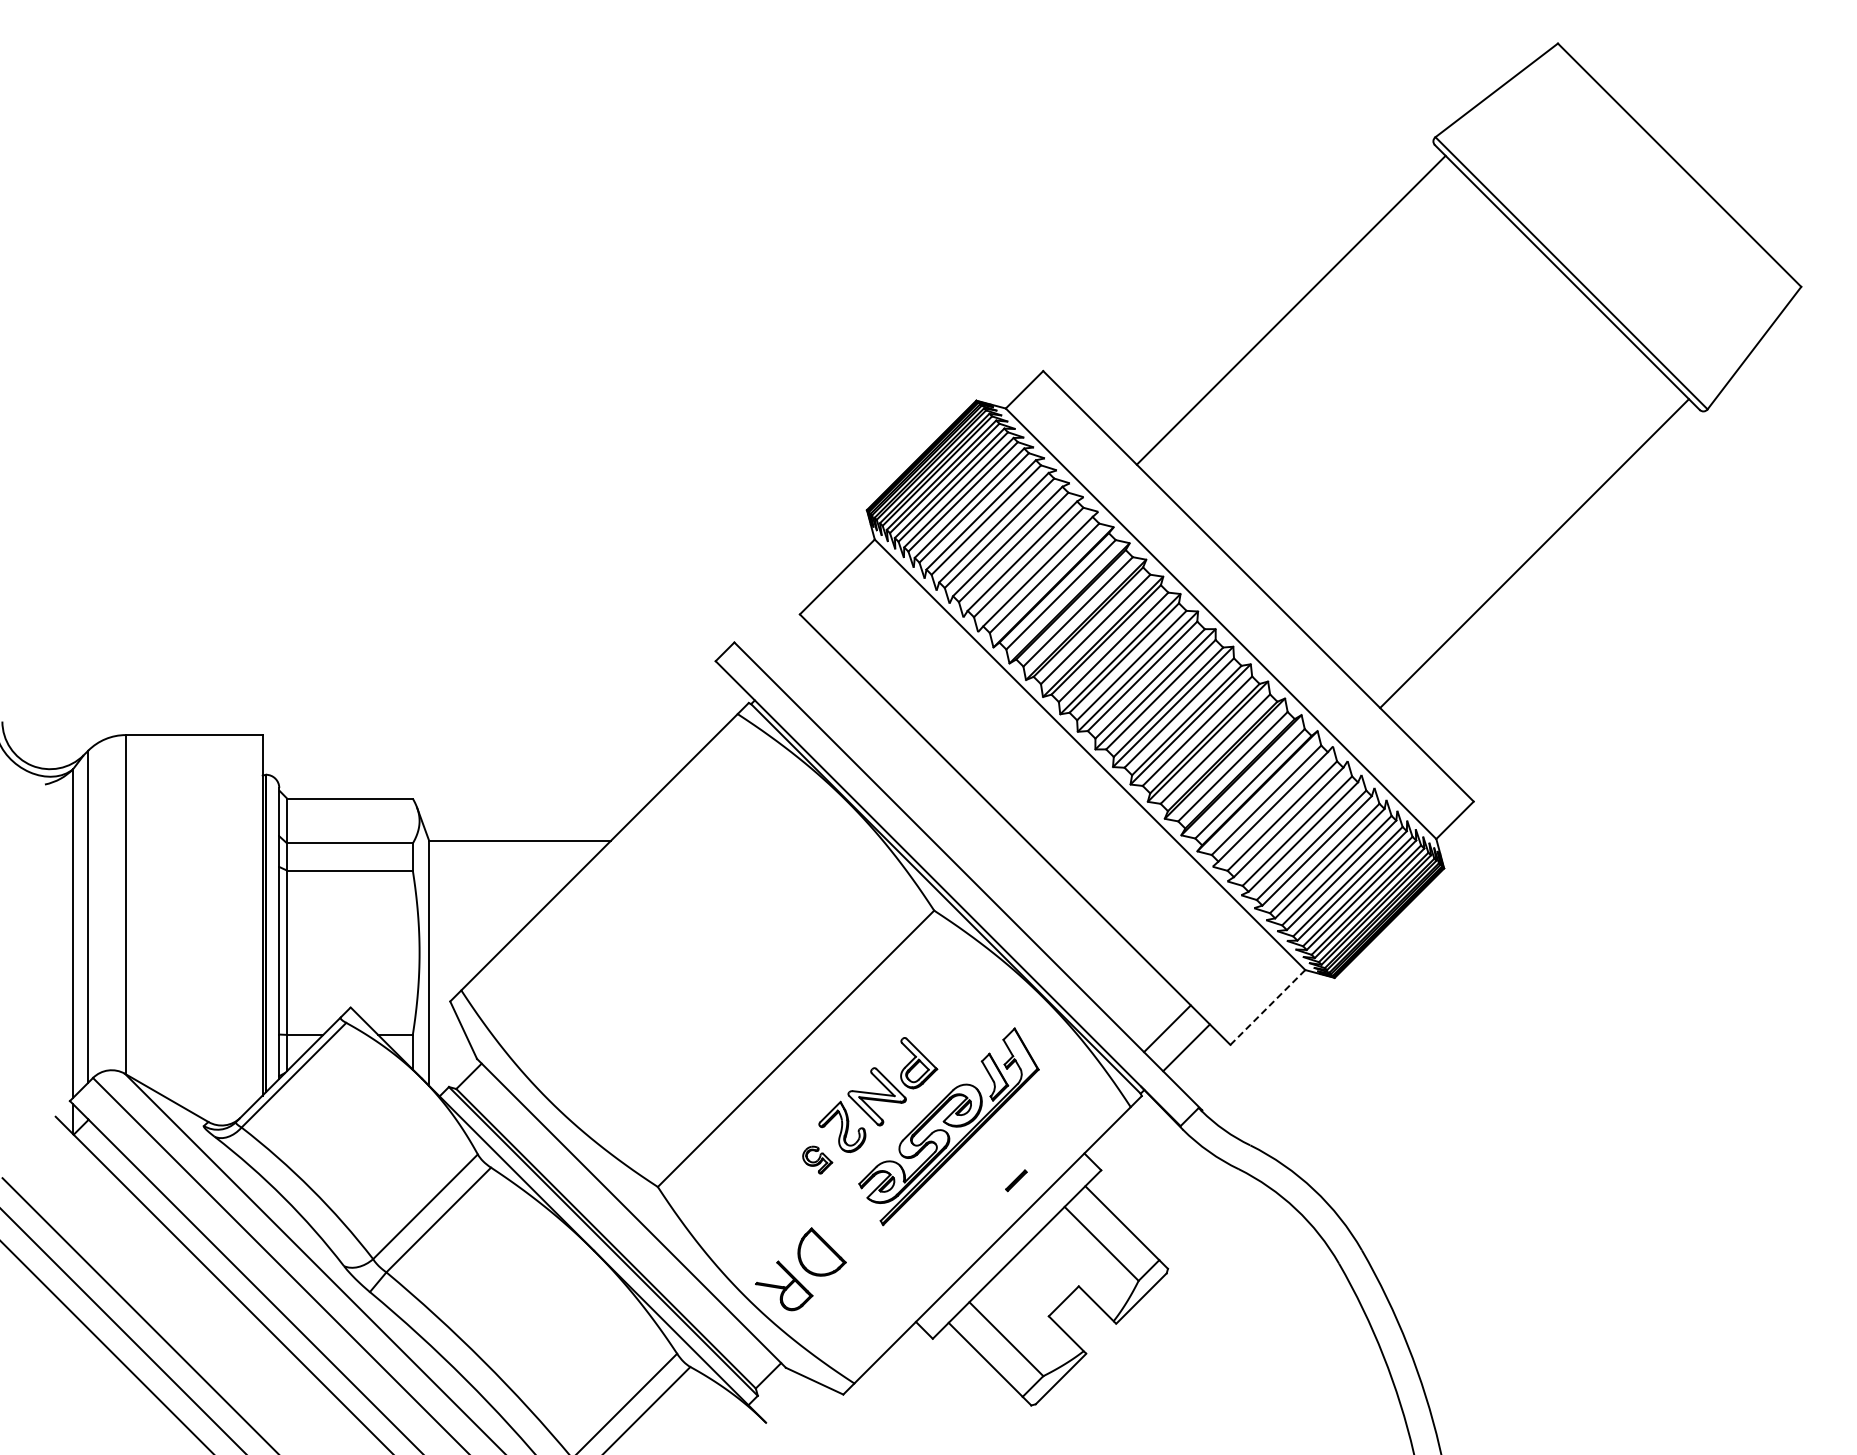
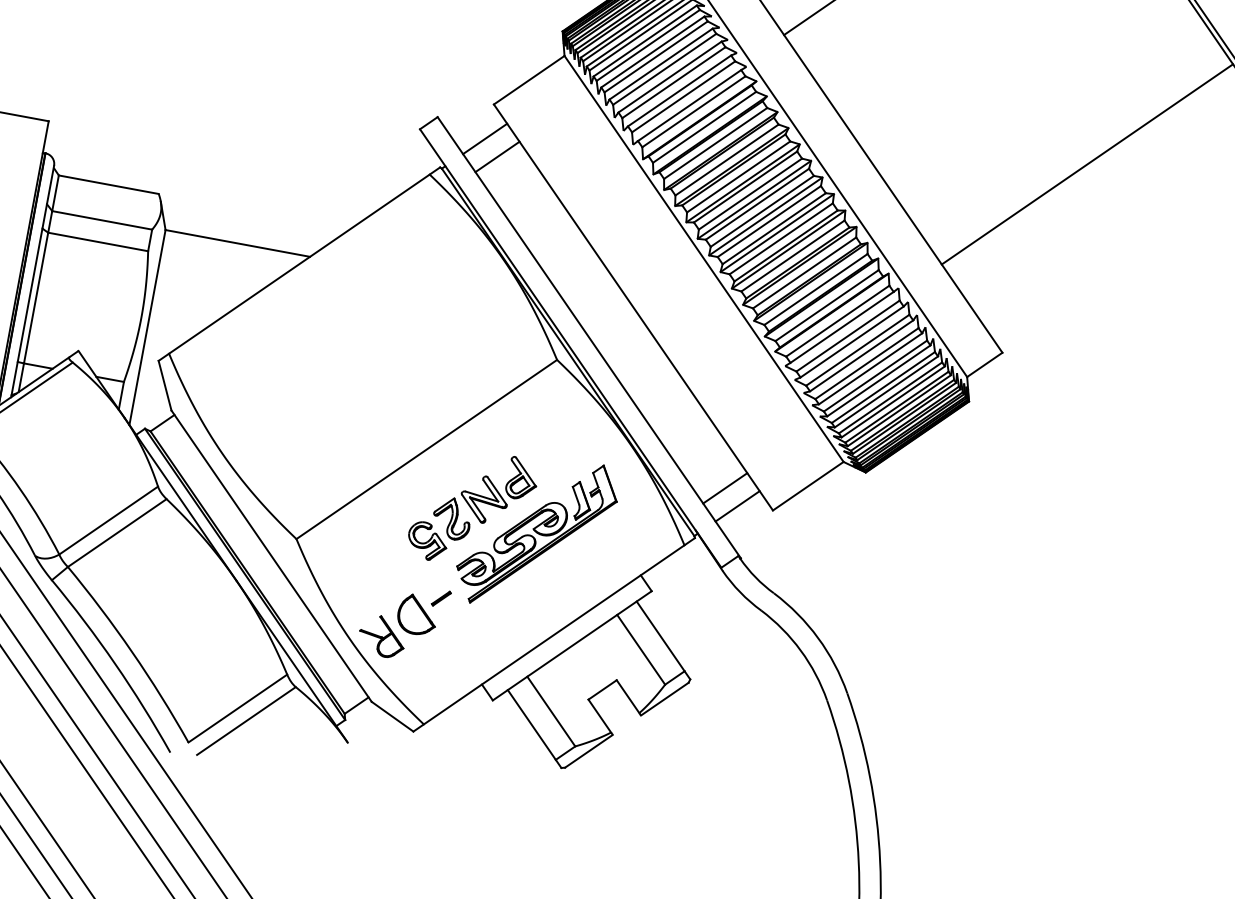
line: (796, 657) -> (484, 138), added
line: (815, 676) -> (497, 156), added
line: (1267, 1007) -> (807, 486), dashed -> solid
part: (817, 1159) -> (427, 540), size x1.67
line: (1016, 1180) -> (441, 598), moved

